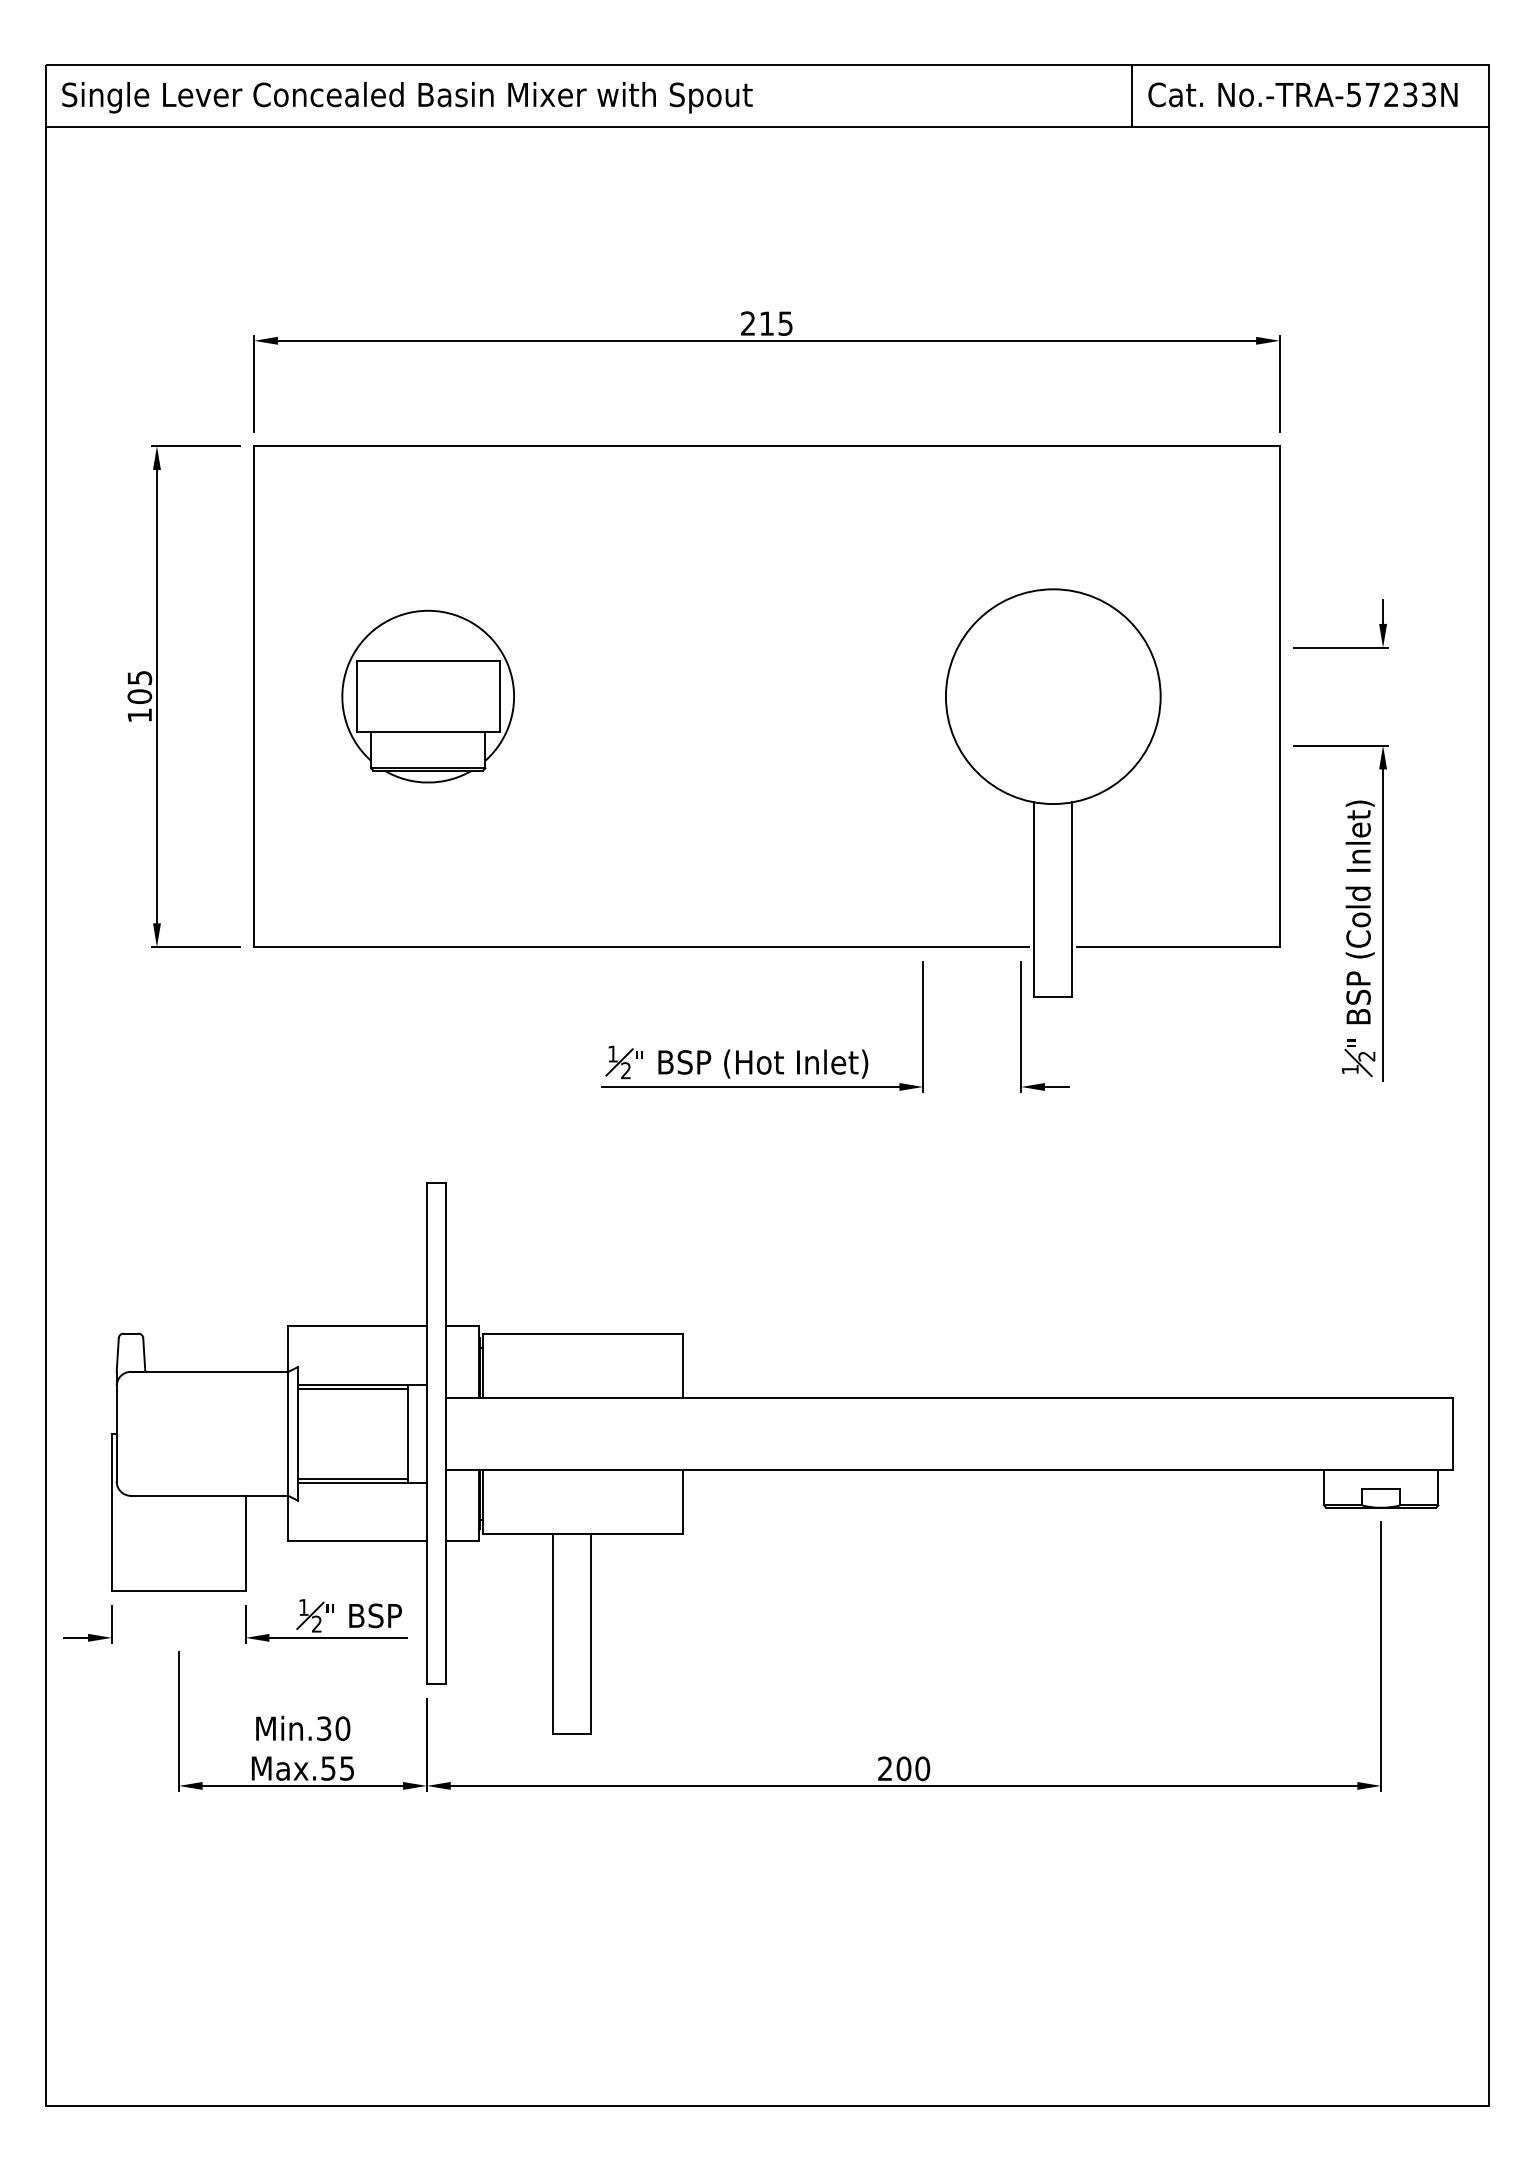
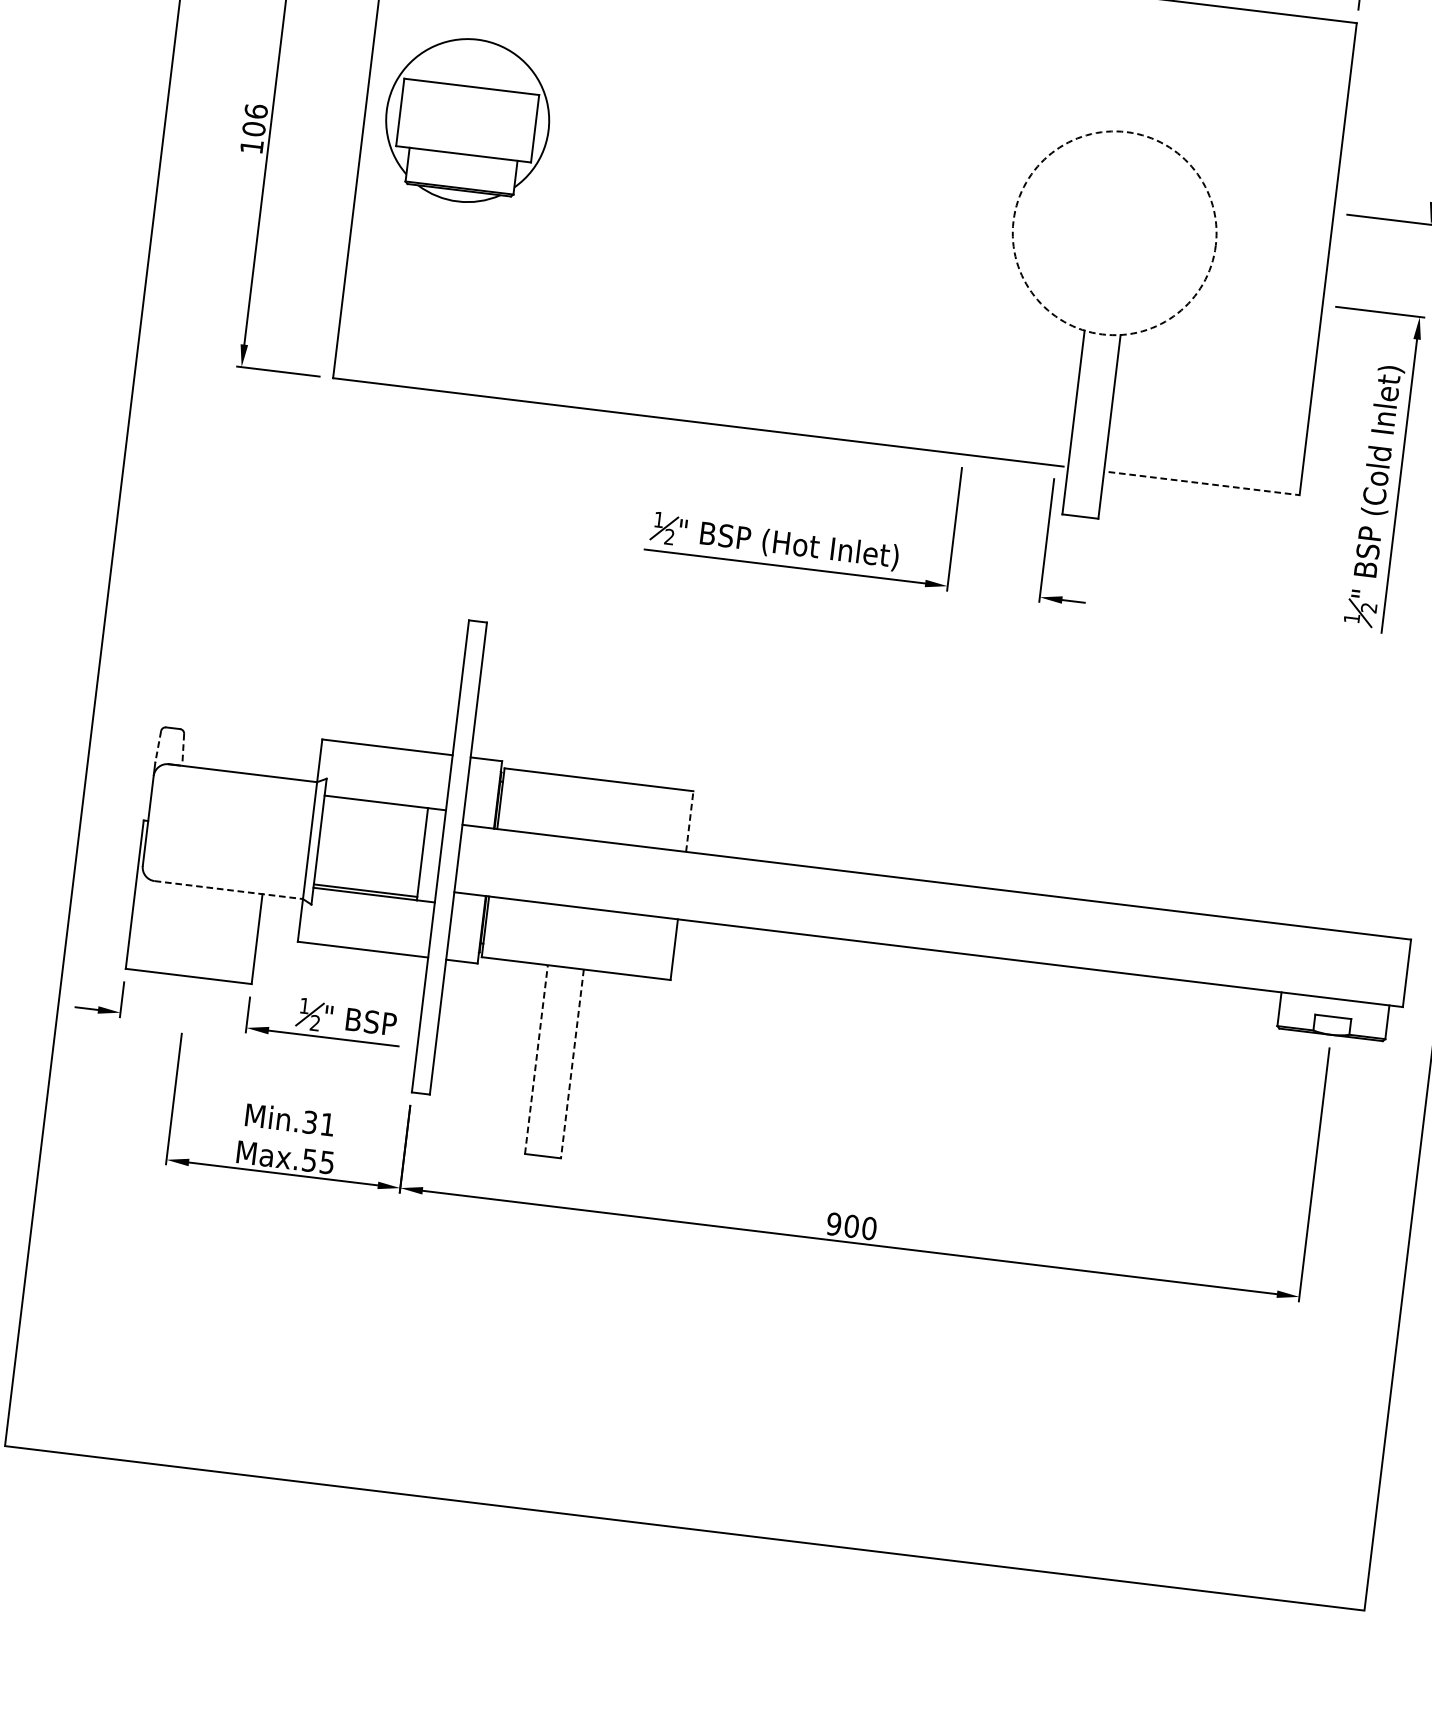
text: (139, 677) -> (255, 111), 105 -> 106
part: (427, 696) -> (467, 120), moved
circle: (1052, 696) -> (1113, 233), solid -> dashed
line: (1179, 947) -> (1204, 483), solid -> dashed
line: (117, 1354) -> (158, 746), solid -> dashed
line: (144, 1354) -> (183, 749), solid -> dashed
line: (683, 1365) -> (690, 821), solid -> dashed
line: (352, 1388) -> (375, 805), removed
line: (209, 1495) -> (228, 889), solid -> dashed
line: (553, 1633) -> (536, 1058), solid -> dashed
line: (591, 1634) -> (572, 1064), solid -> dashed
text: (342, 1728) -> (327, 1124), Min.30 -> Min.31
text: (884, 1768) -> (833, 1223), 200 -> 900

